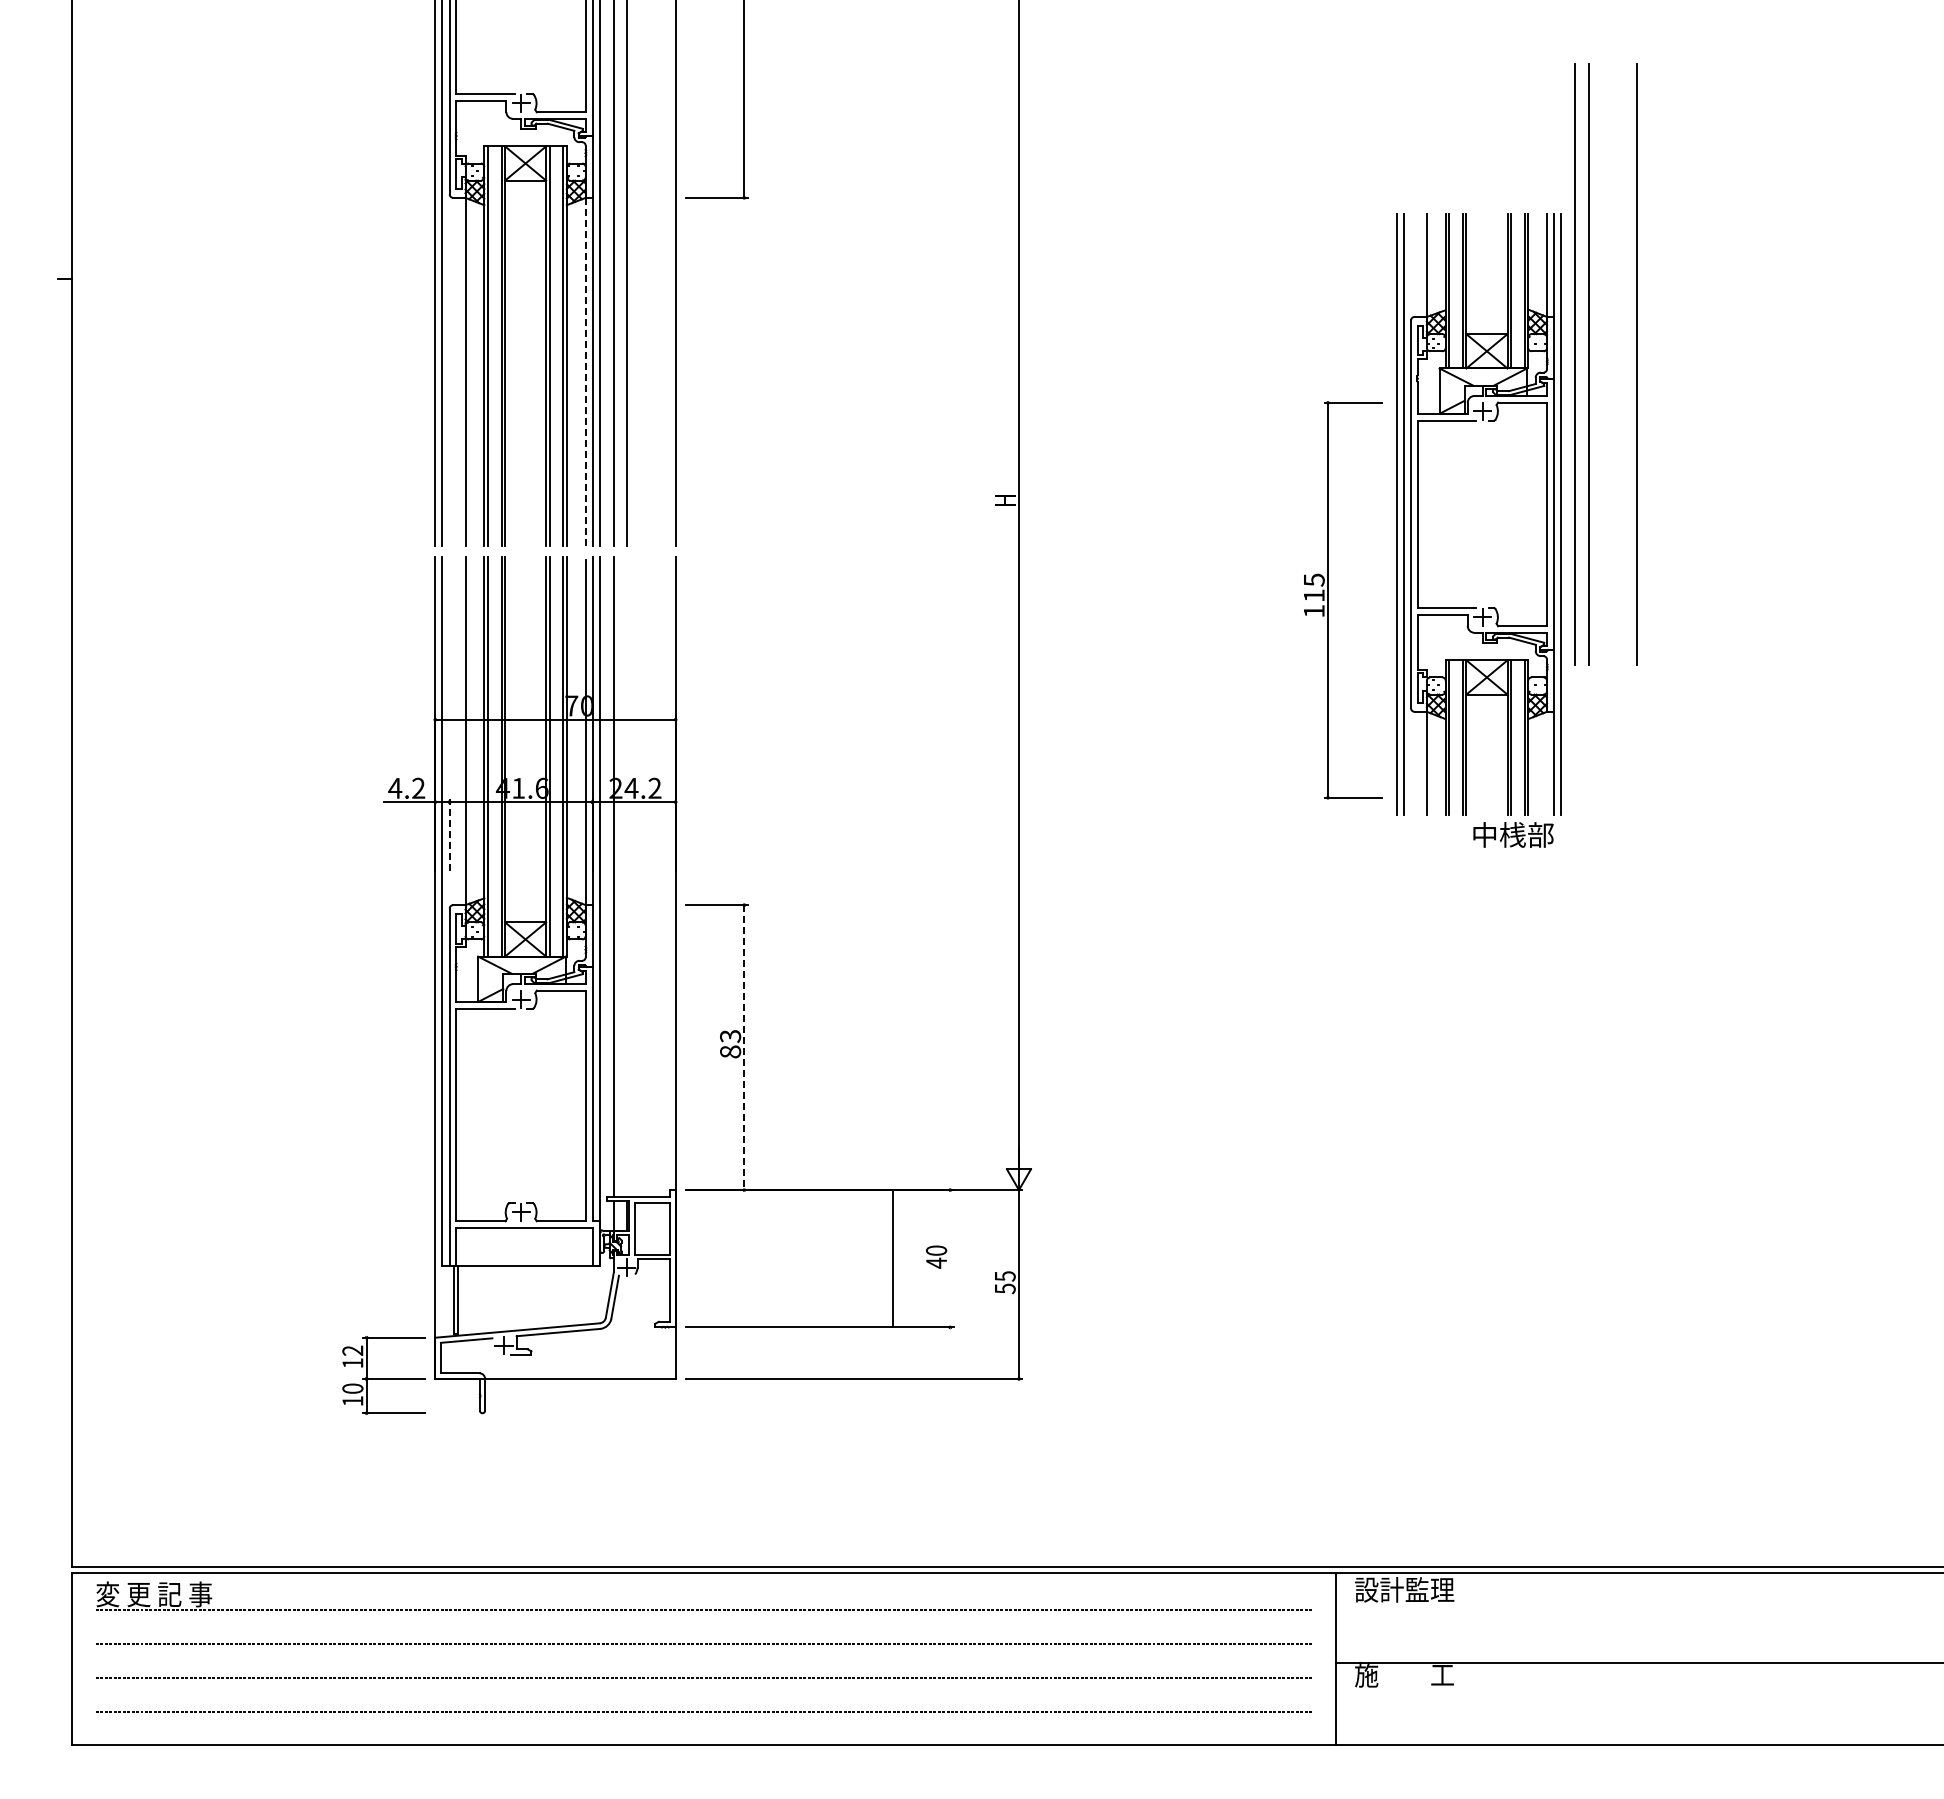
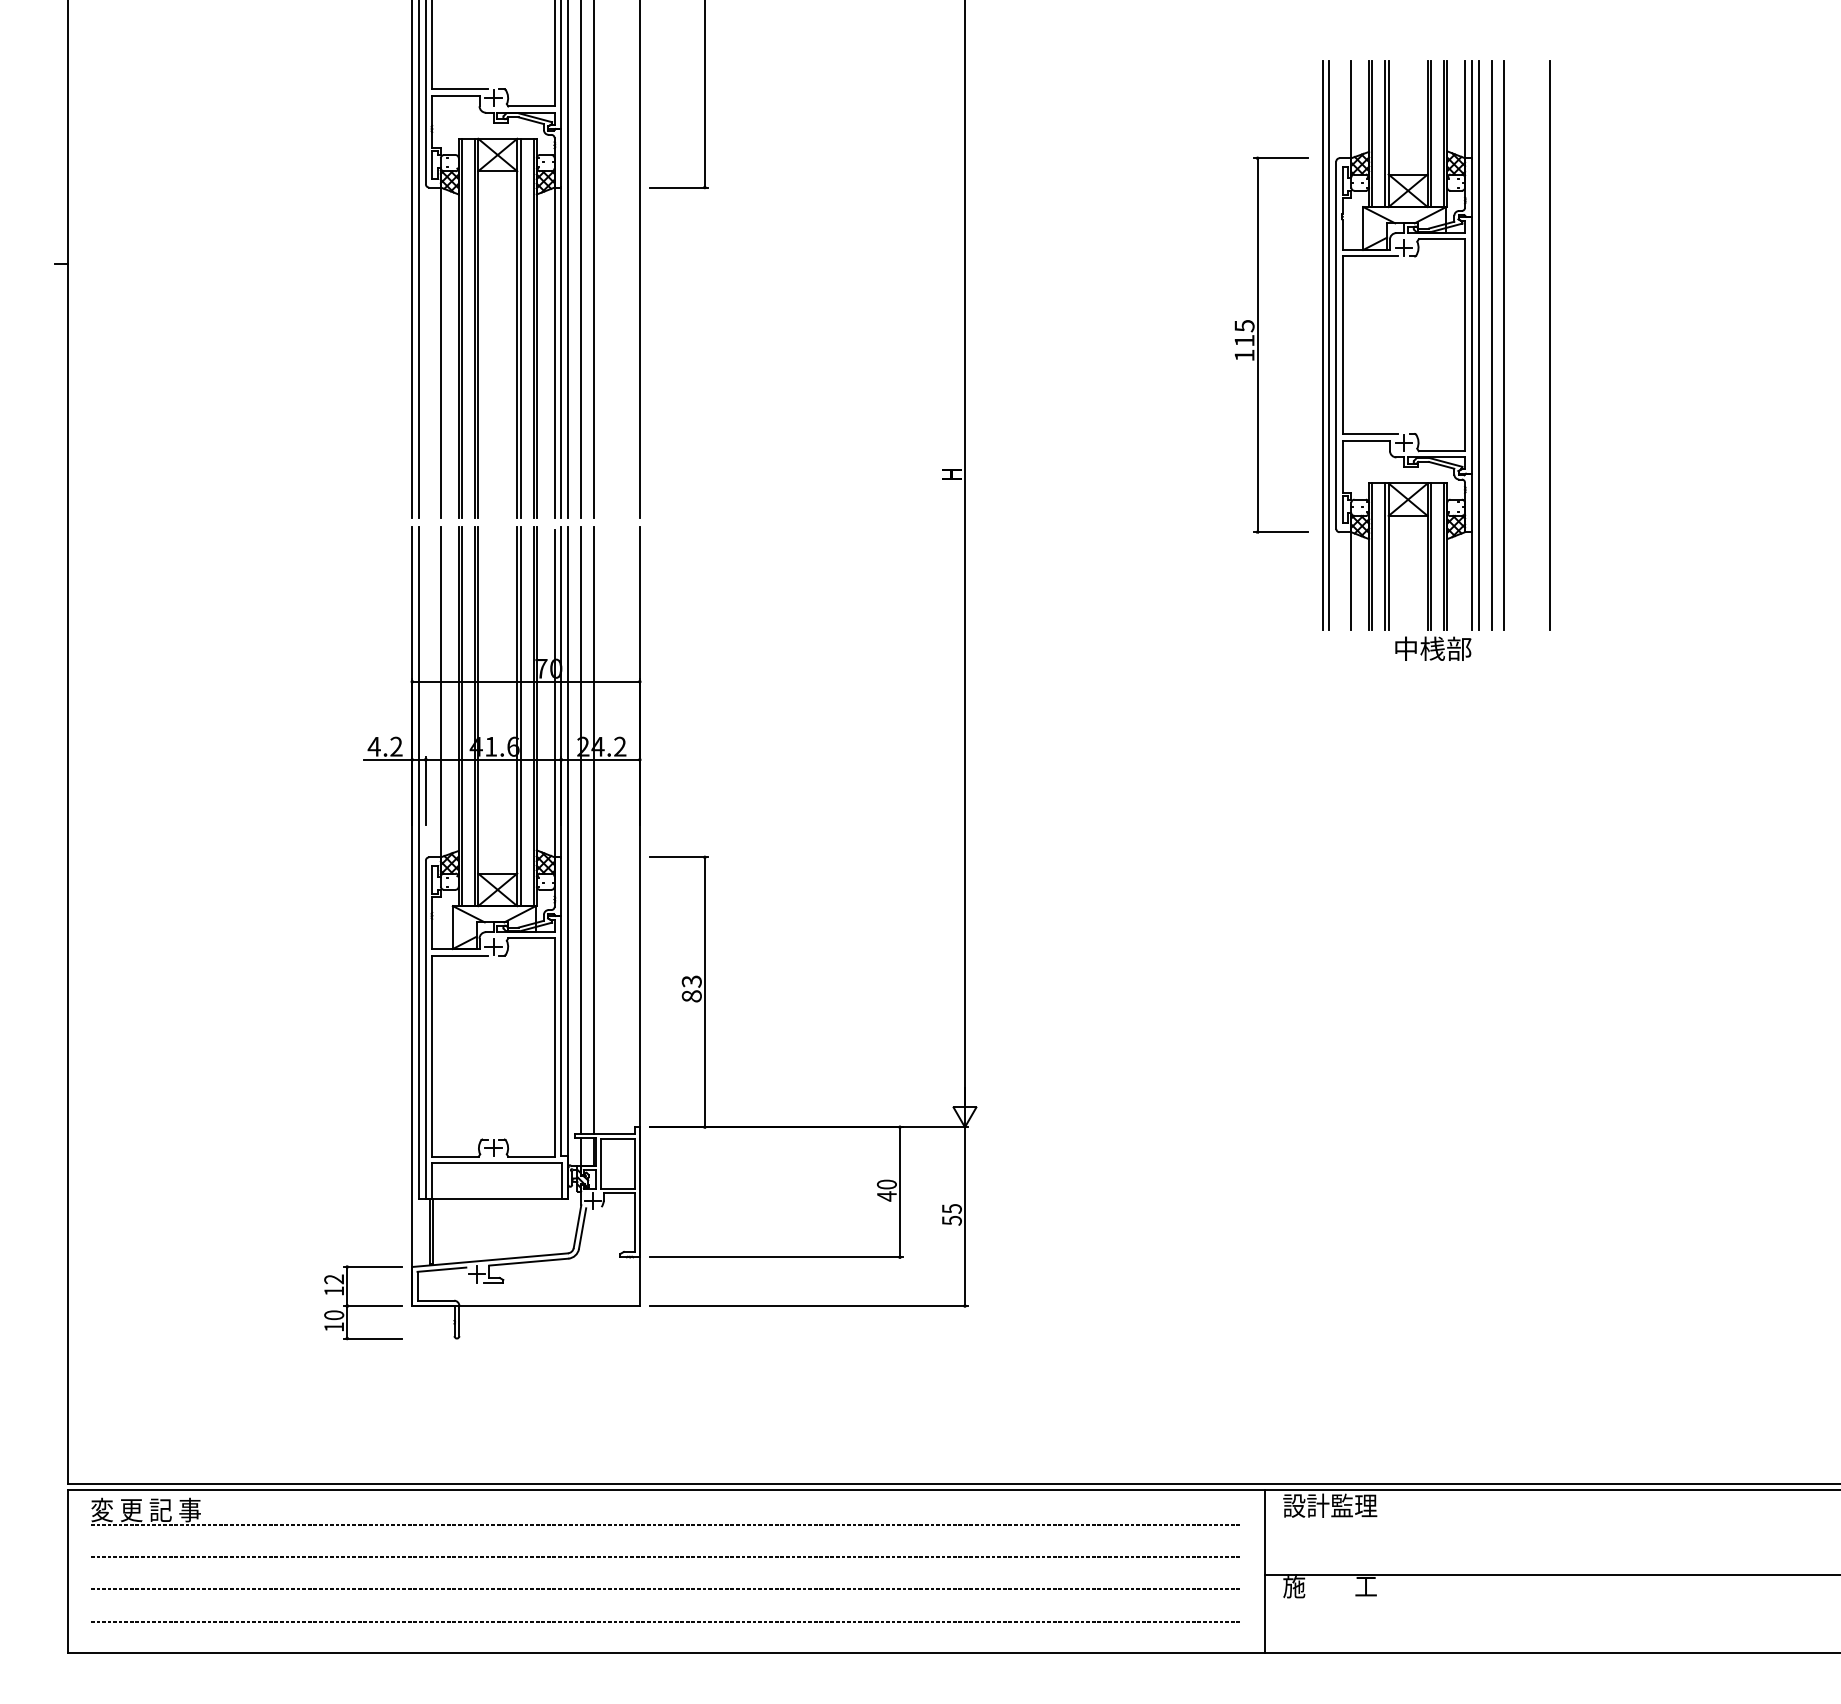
line: (585, 372) -> (554, 352), dashed -> solid
part: (1478, 530) -> (1400, 360), moved
part: (1328, 600) -> (1258, 345), moved
line: (449, 834) -> (425, 790), dashed -> solid
line: (627, 876) -> (594, 830), added
line: (744, 1048) -> (705, 993), dashed -> solid
line: (893, 1258) -> (900, 1191), moved

